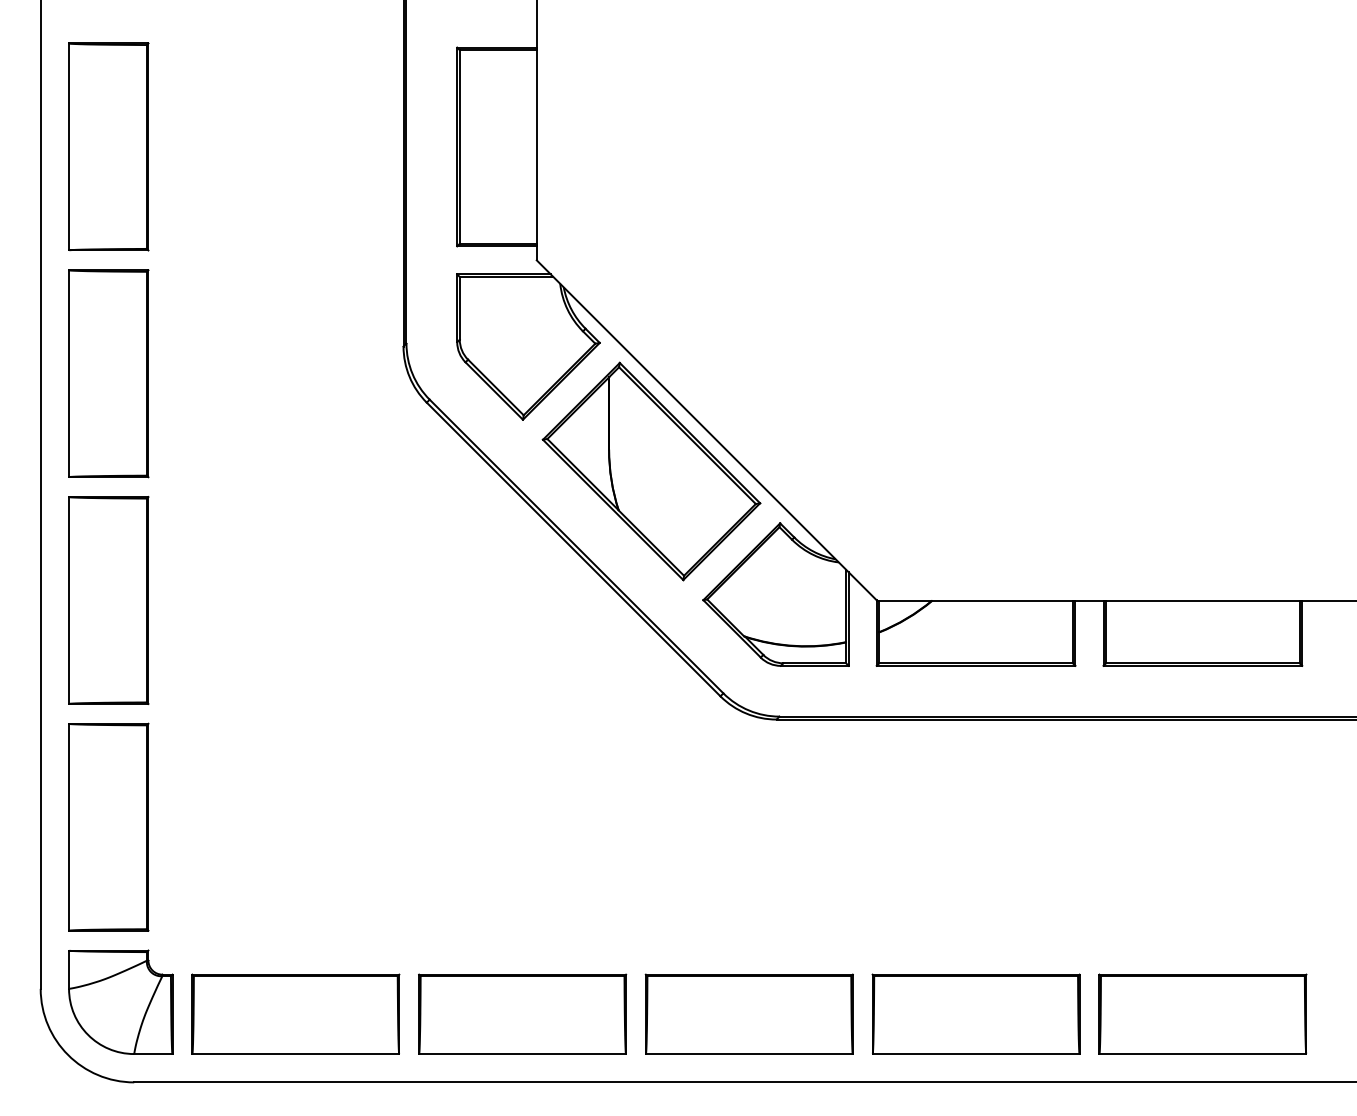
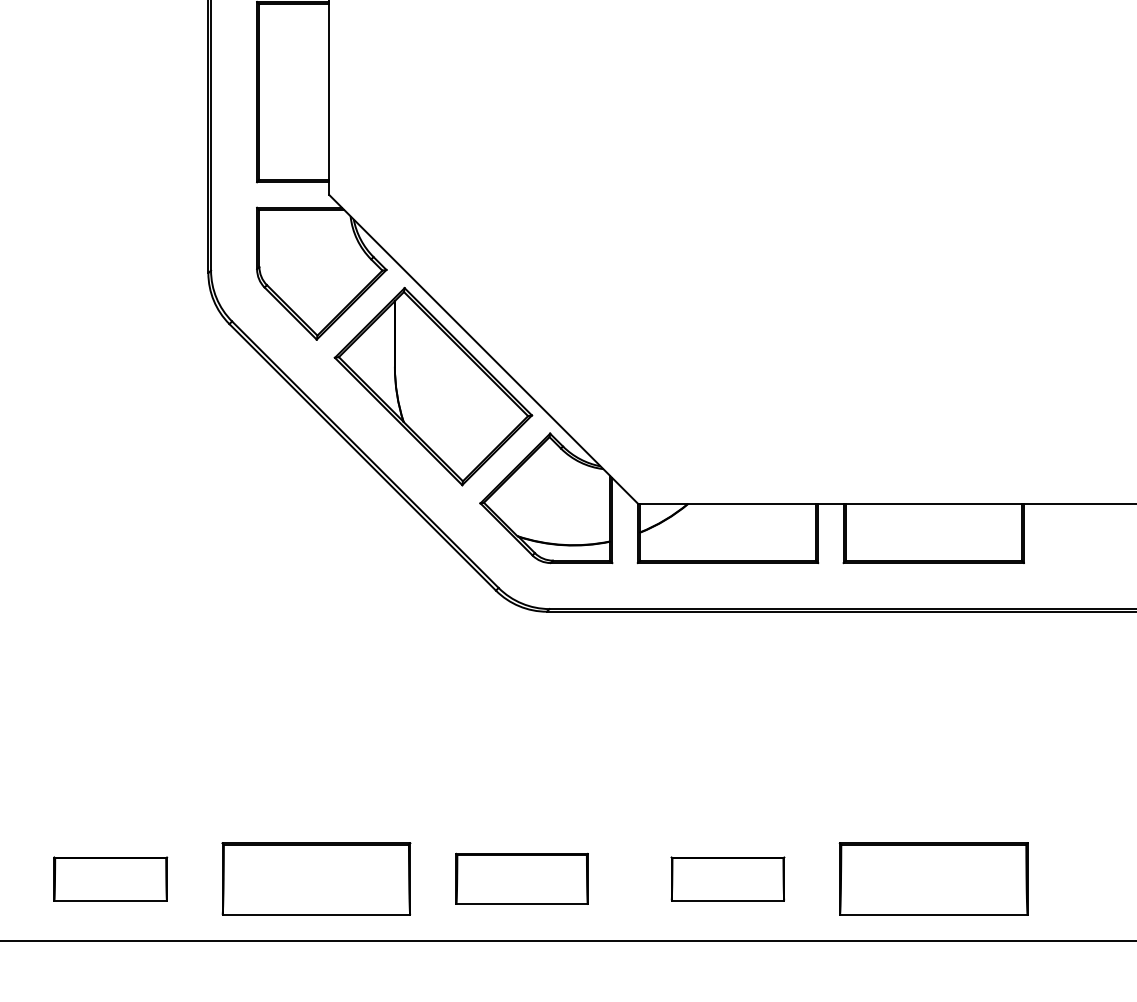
part: (295, 1013) -> (110, 878), size x0.6
part: (748, 1013) -> (521, 878), size x0.7
part: (975, 1013) -> (727, 878), size x0.6

